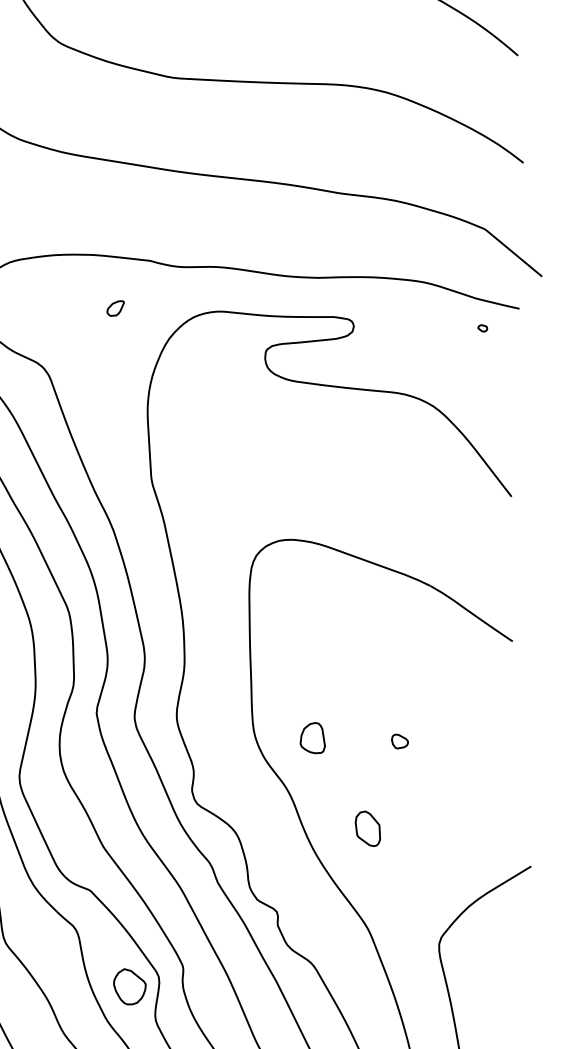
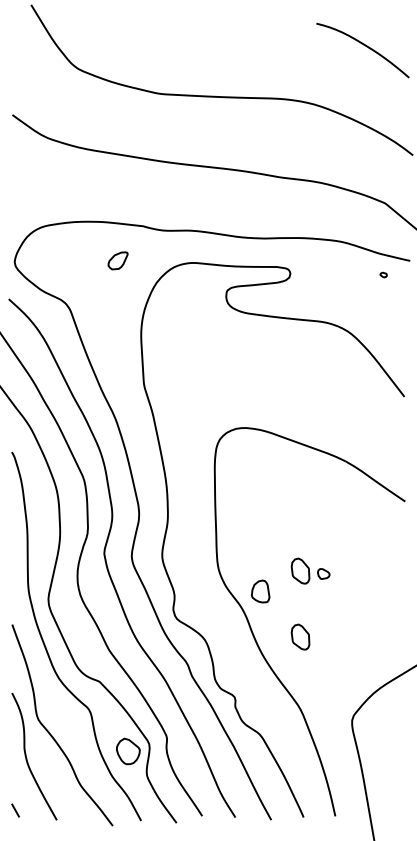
part: (114, 308) -> (117, 260), size x1.6
part: (367, 736) -> (300, 570), added
part: (312, 738) -> (260, 591), moved

